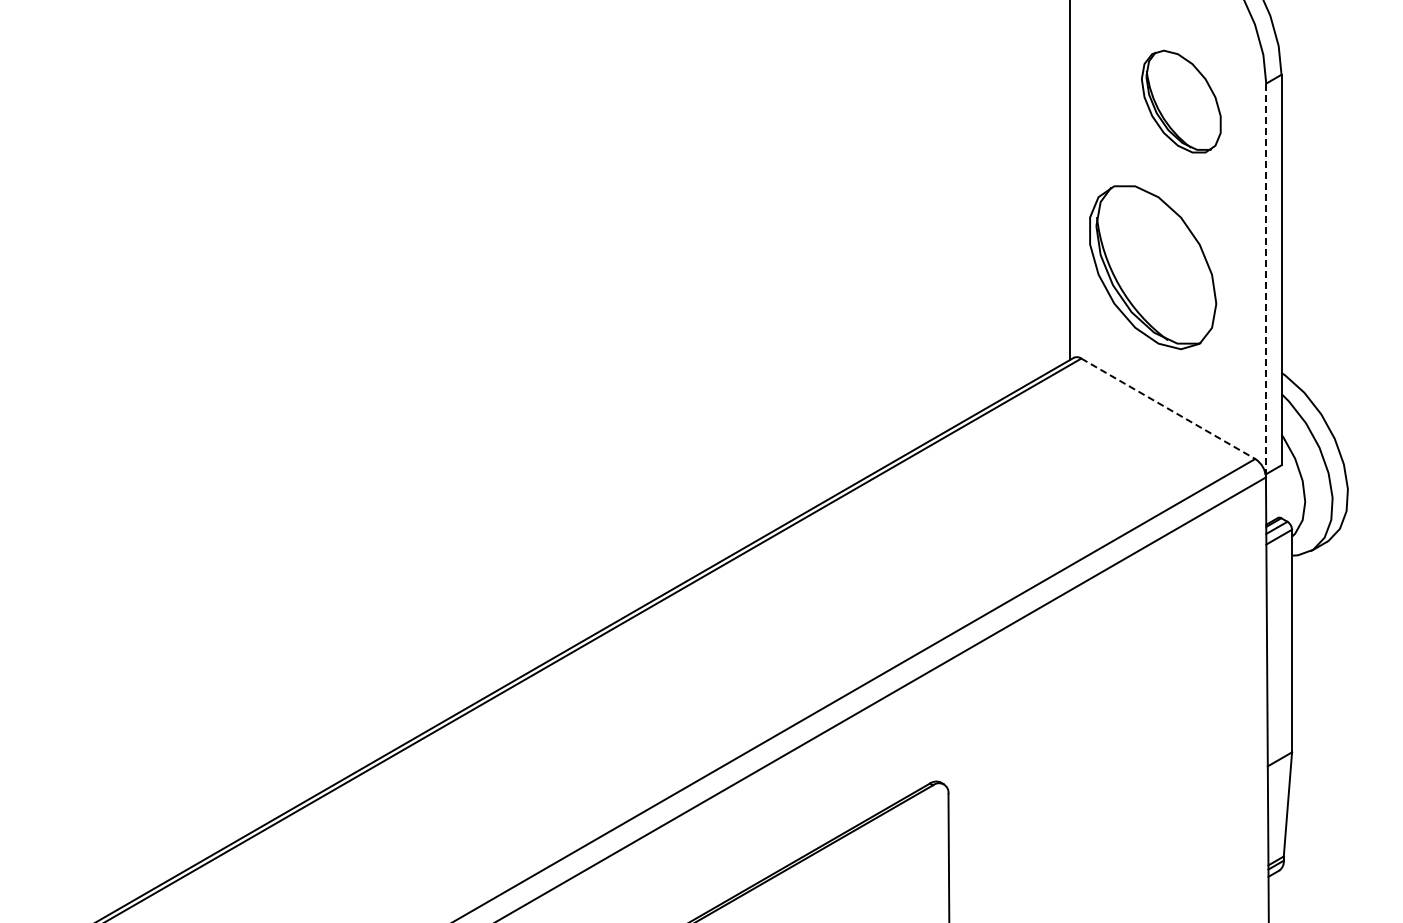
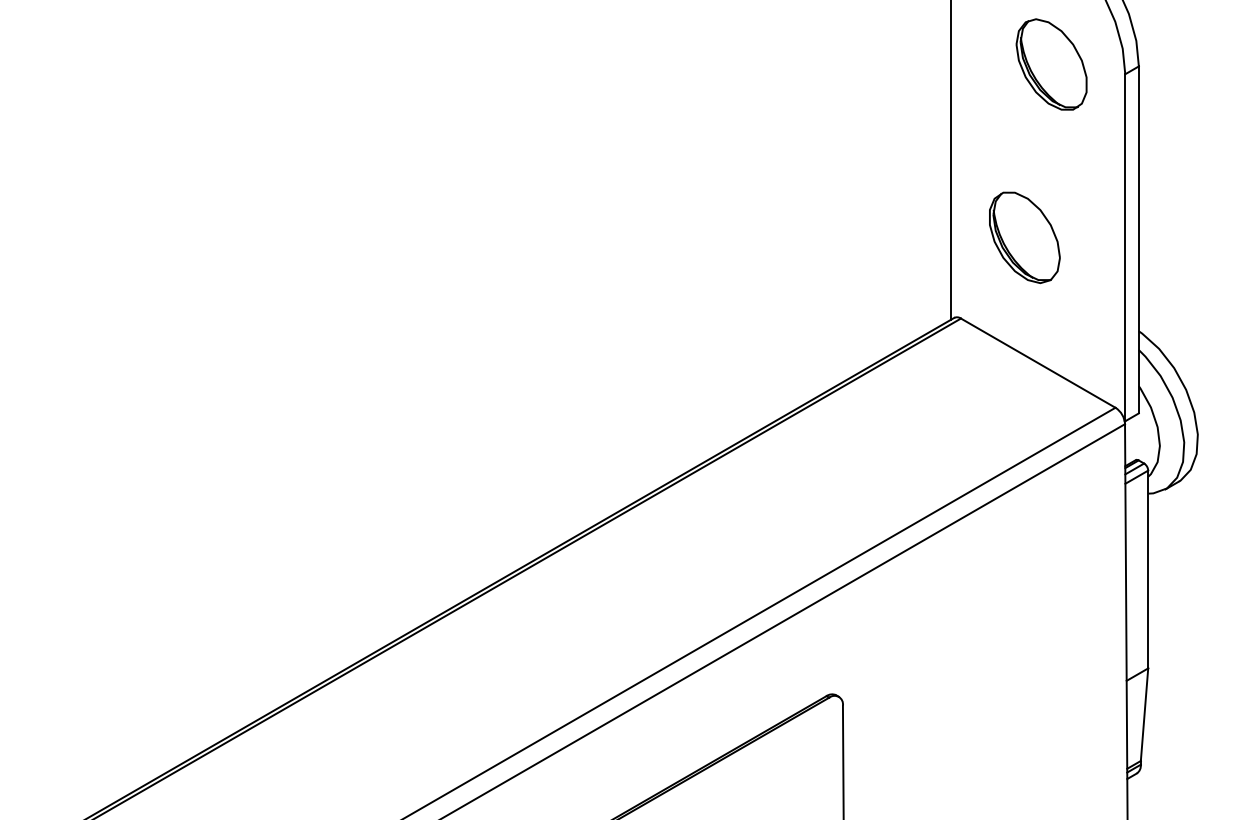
part: (1181, 101) -> (1051, 64), moved
part: (1153, 267) -> (1025, 237), size x0.62
line: (1266, 279) -> (1125, 248), dashed -> solid
line: (1168, 409) -> (1038, 363), dashed -> solid

